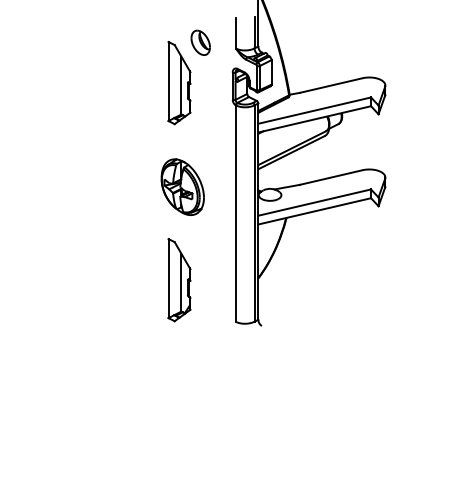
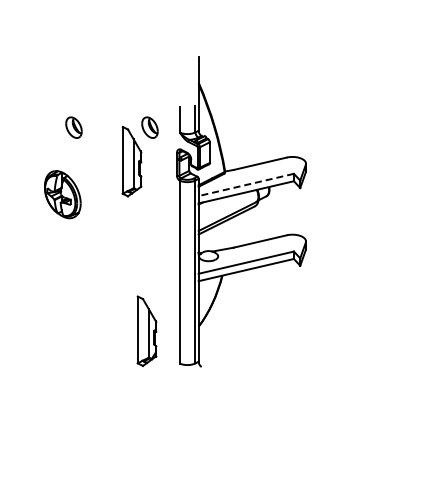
part: (110, 42) -> (73, 127), added
line: (314, 110) -> (246, 184), solid -> dashed
part: (182, 187) -> (62, 194), moved
part: (178, 279) -> (146, 330), moved

